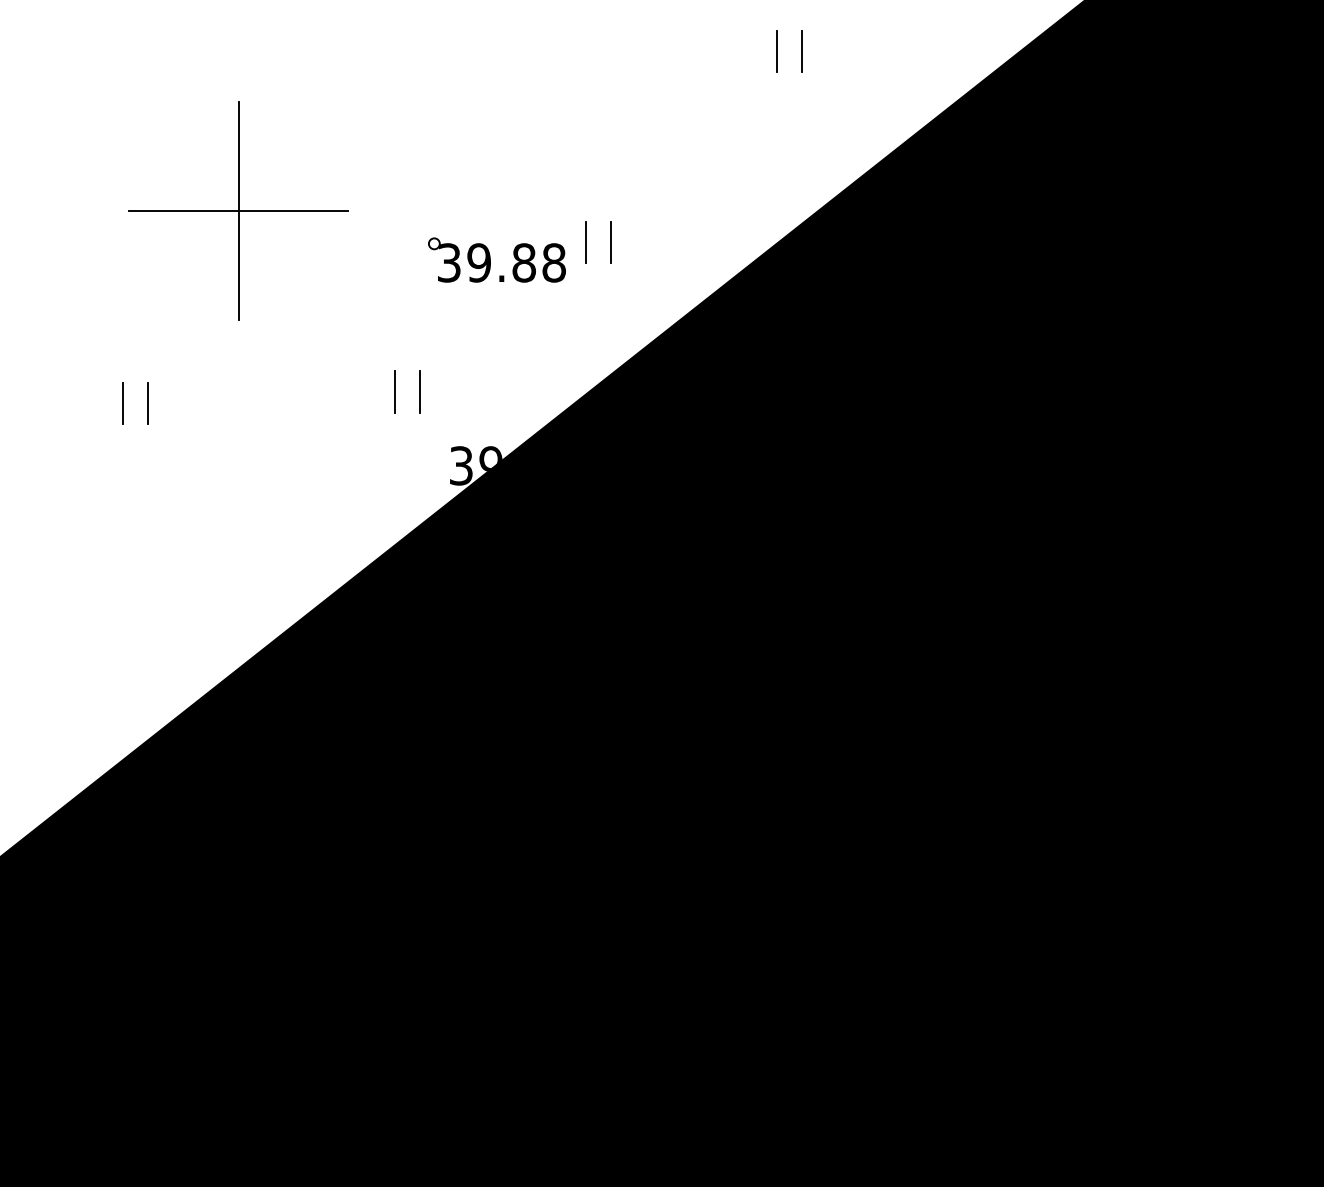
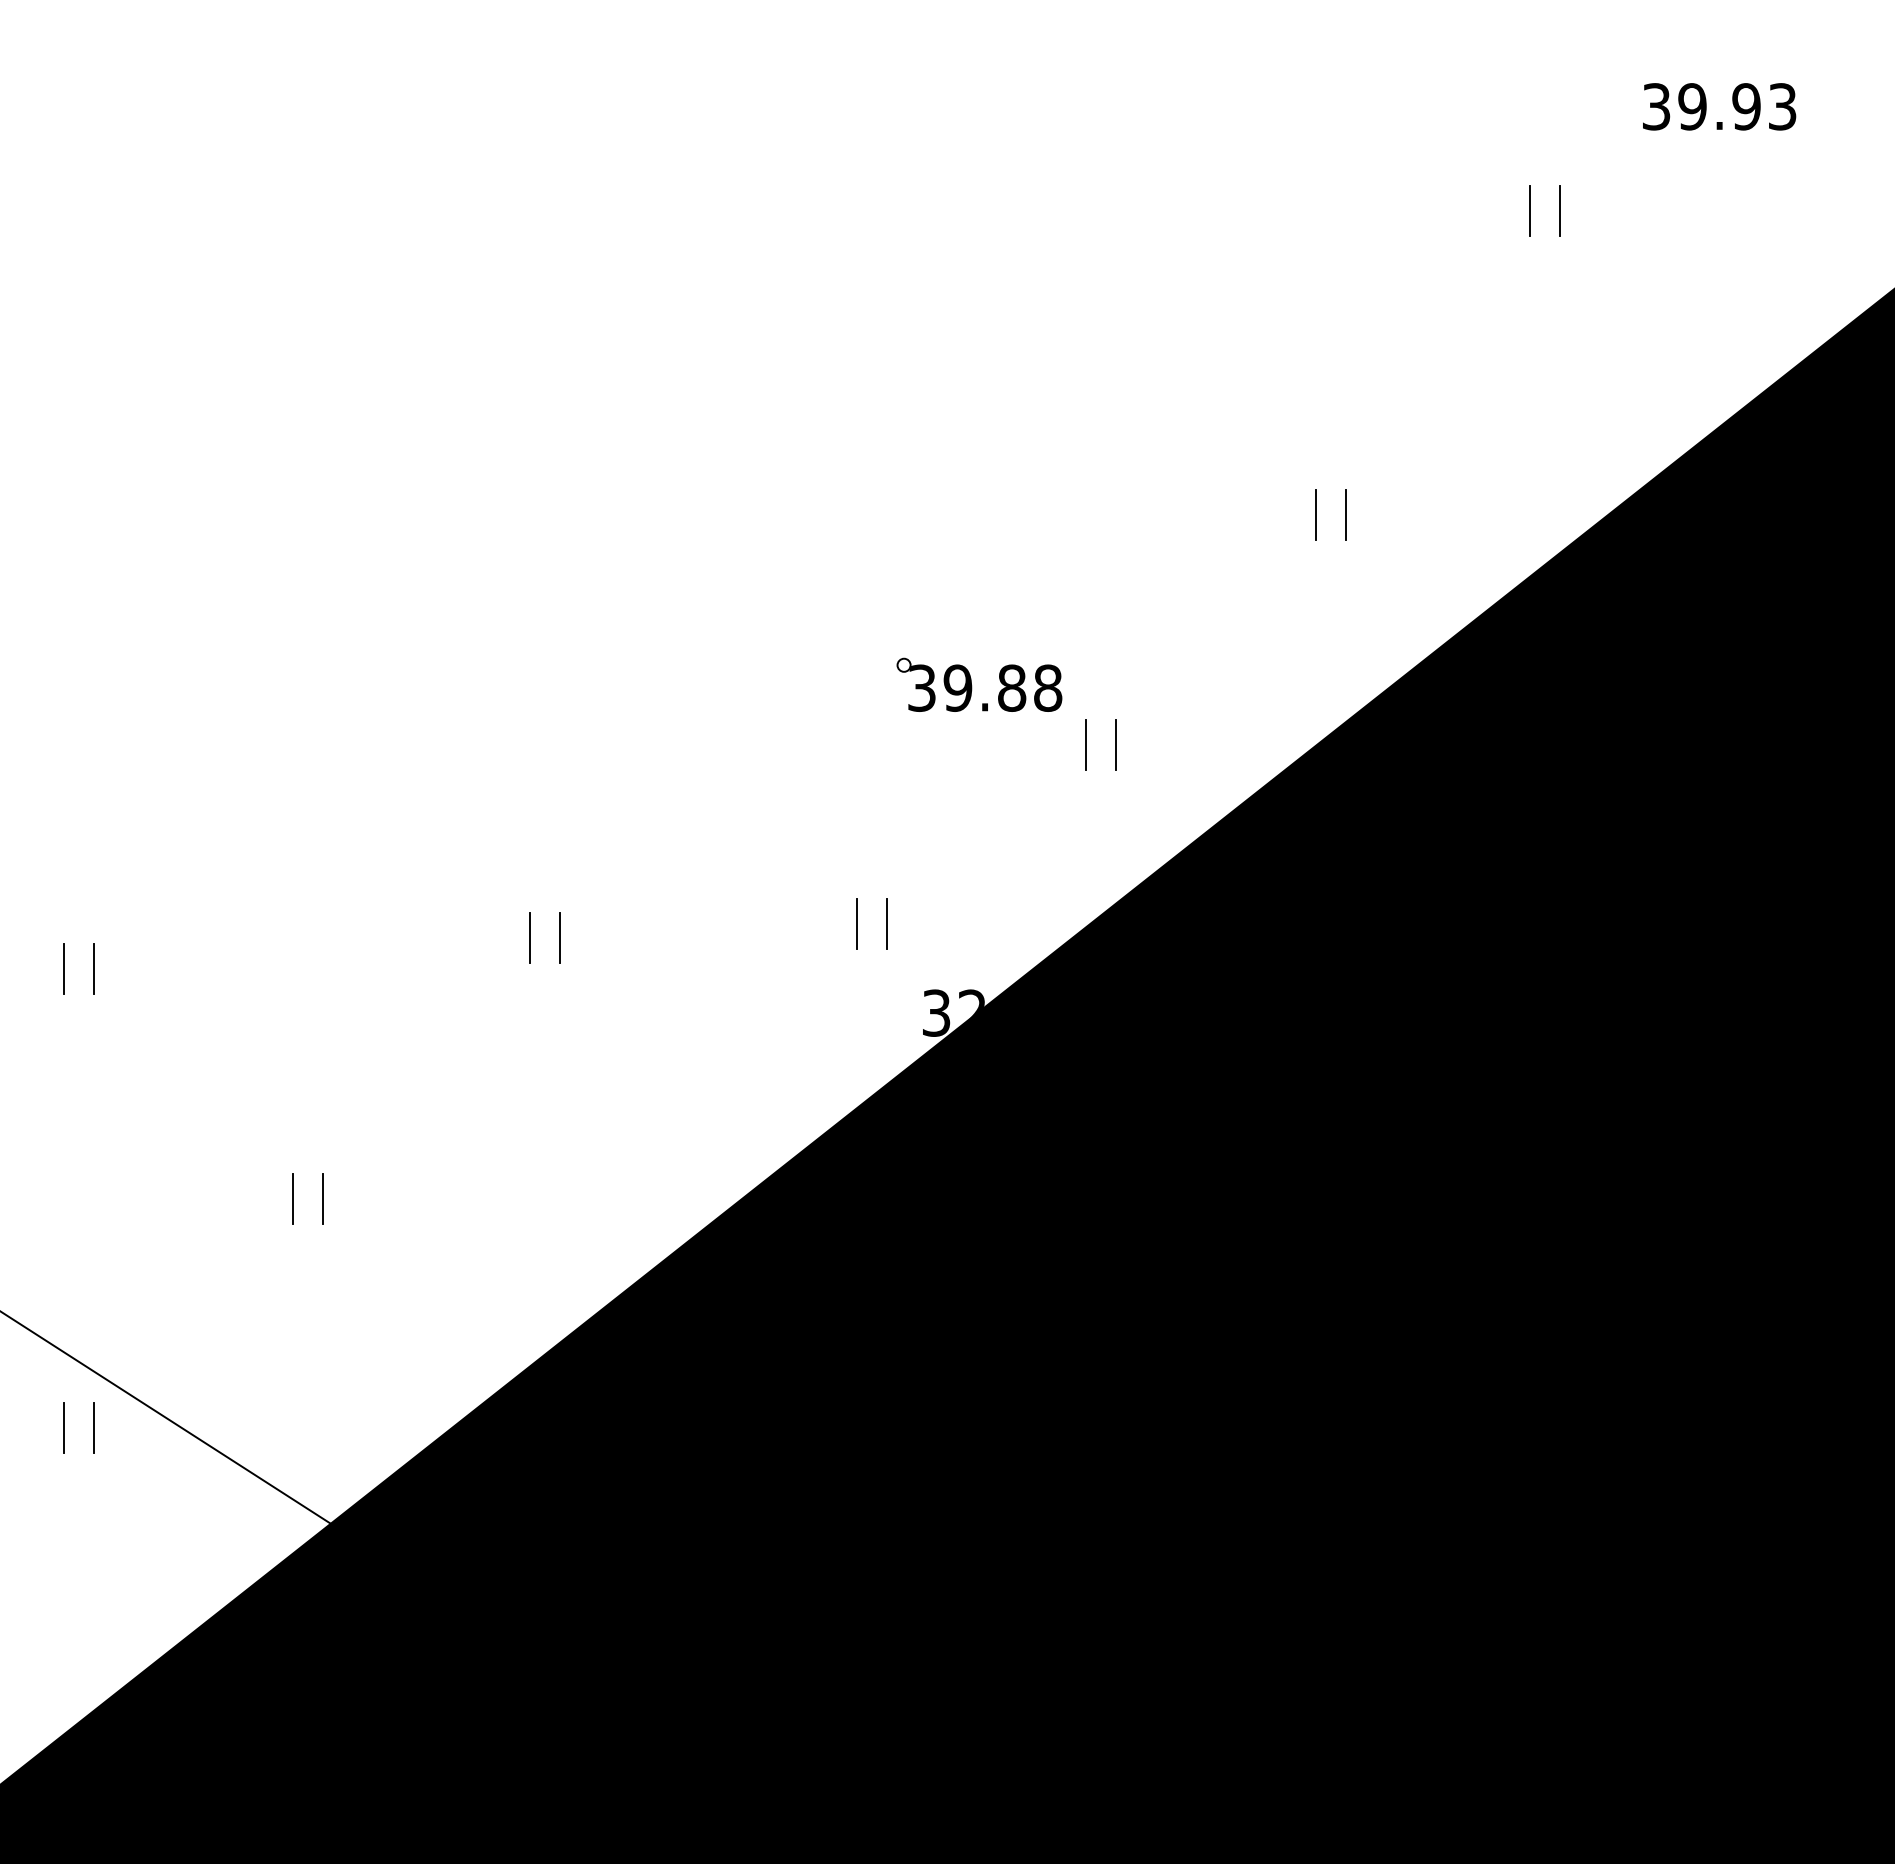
part: (238, 210) -> (668, 706), removed
part: (491, 260) -> (972, 685), moved
text: (490, 458) -> (971, 1004), 39.91 -> 32.91

